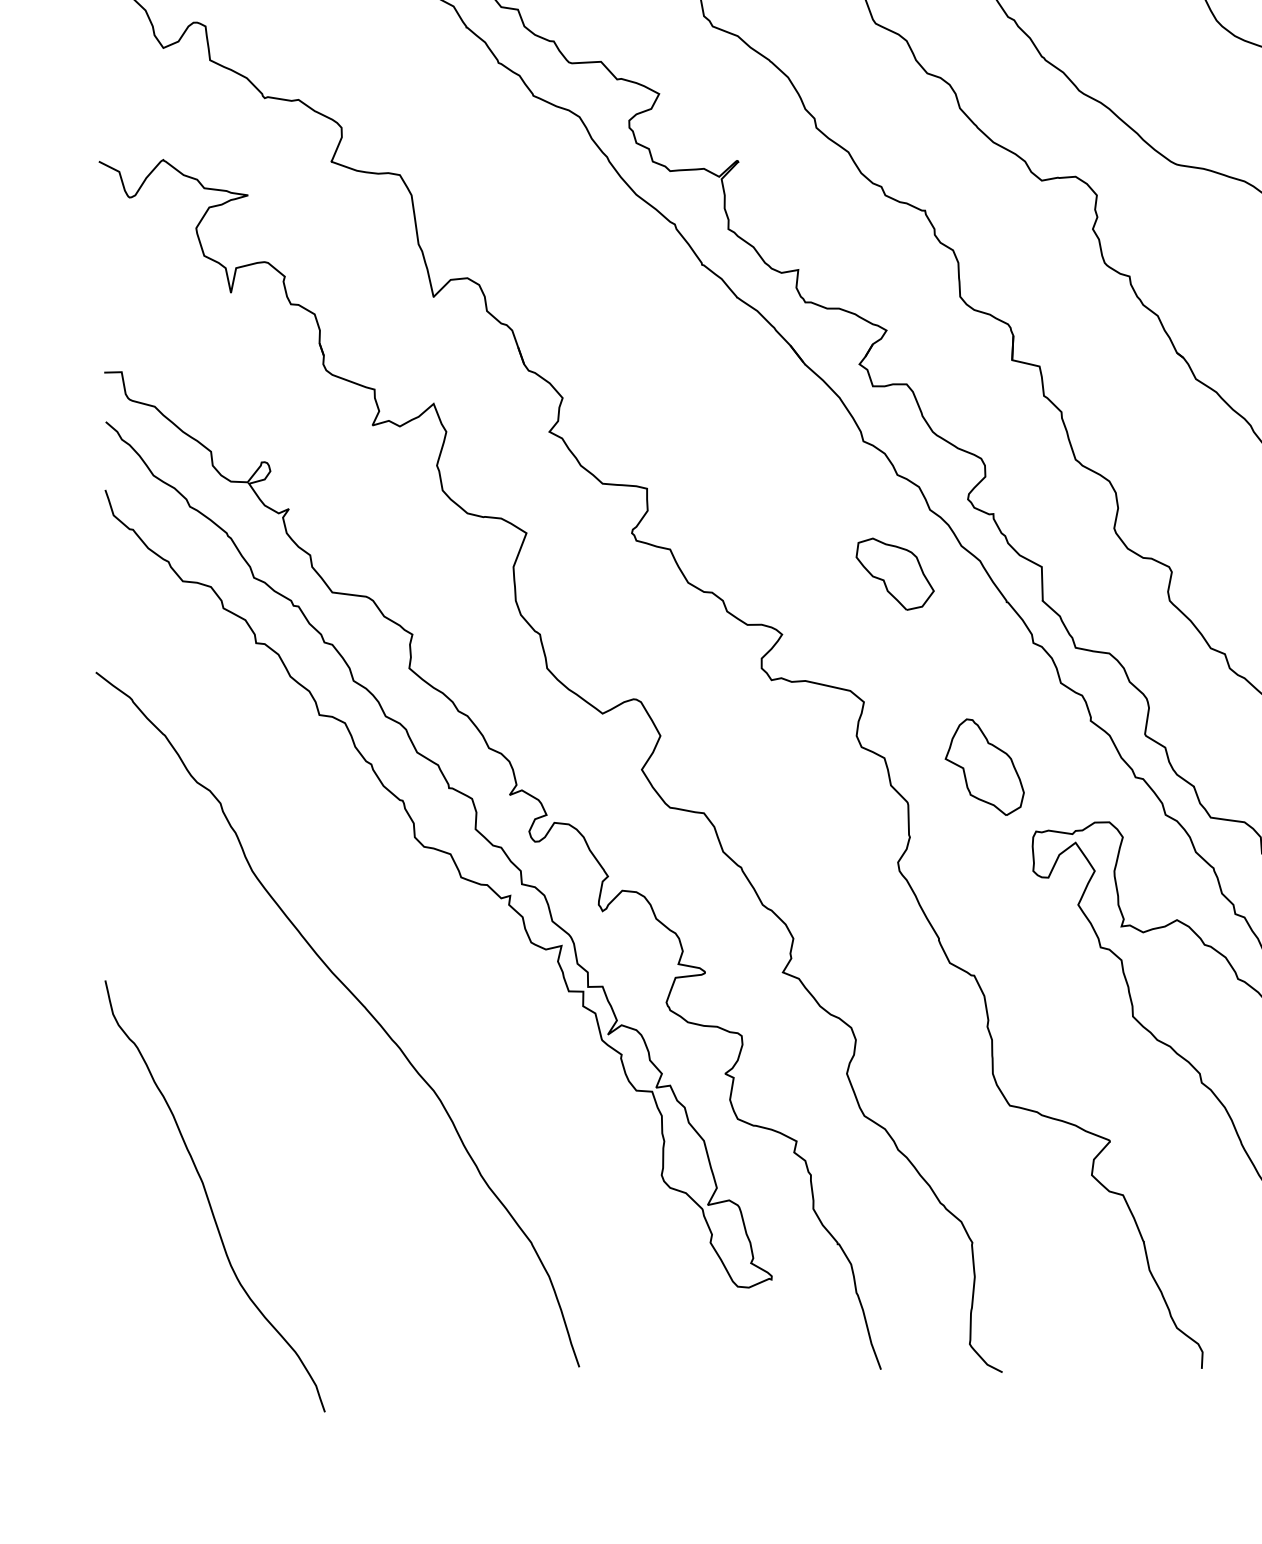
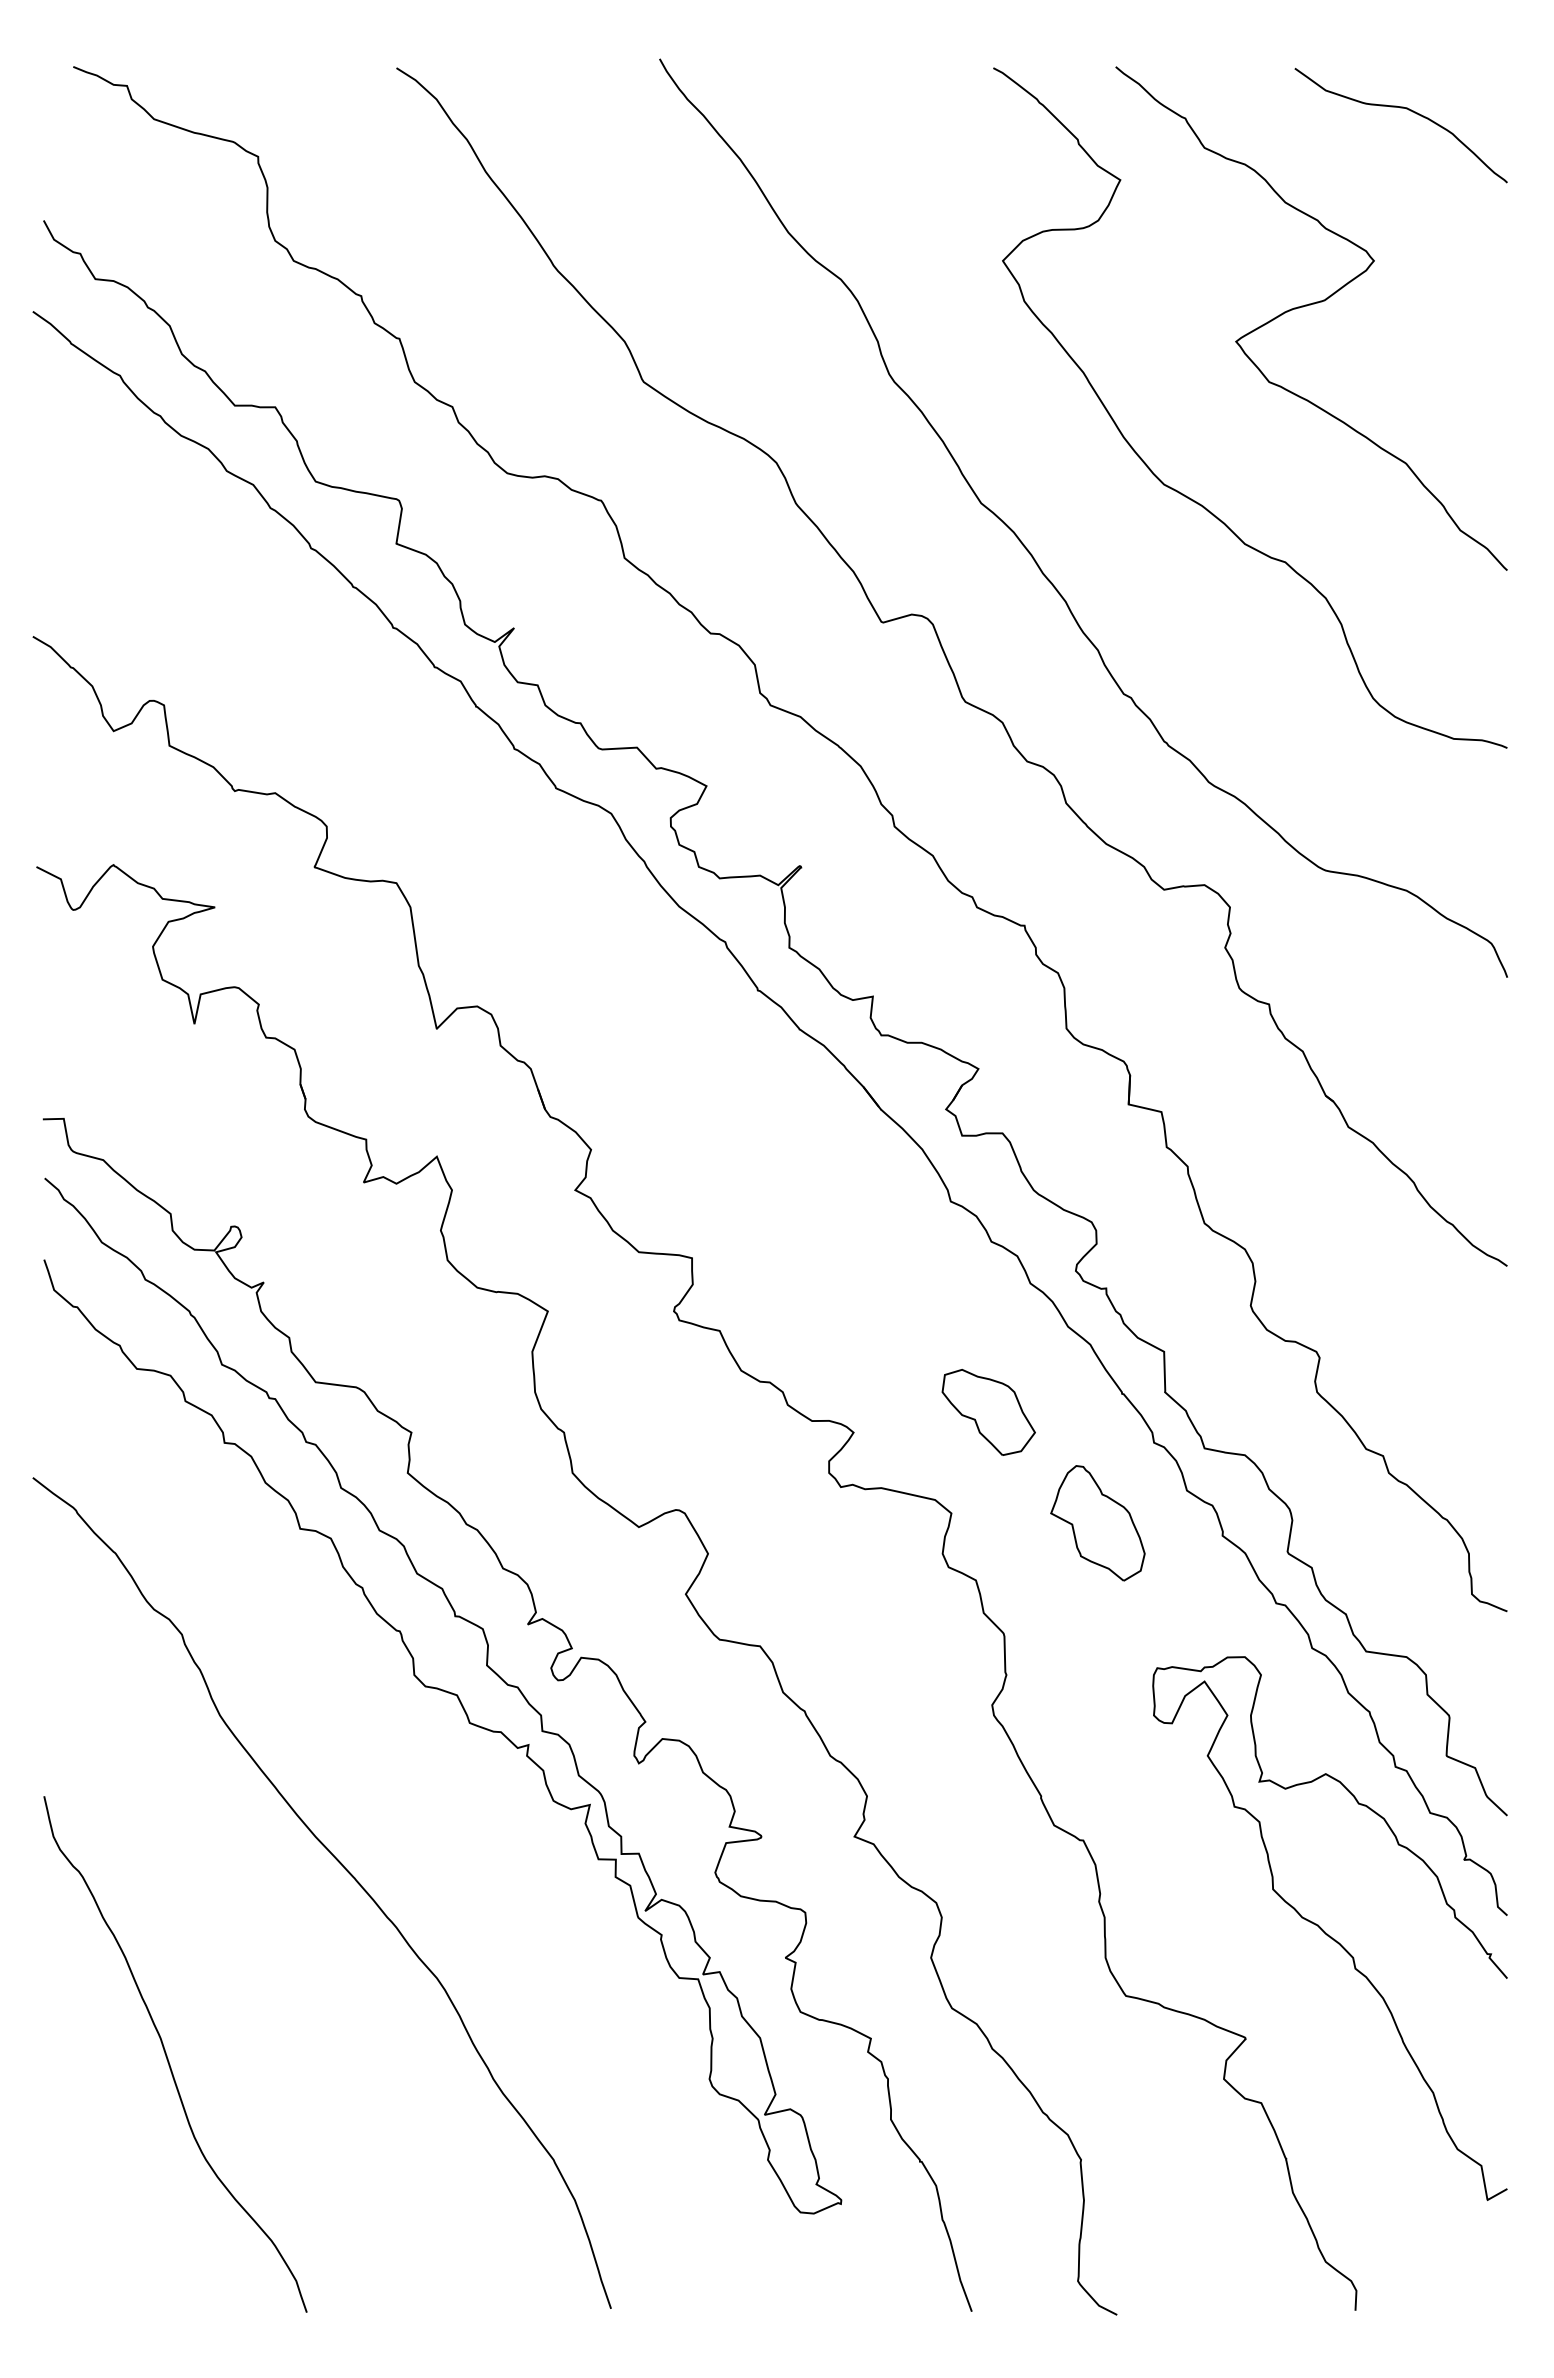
part: (894, 574) -> (988, 1412), moved
part: (984, 767) -> (1097, 1523), moved
curve: (208, 1197) -> (167, 2055), moved

